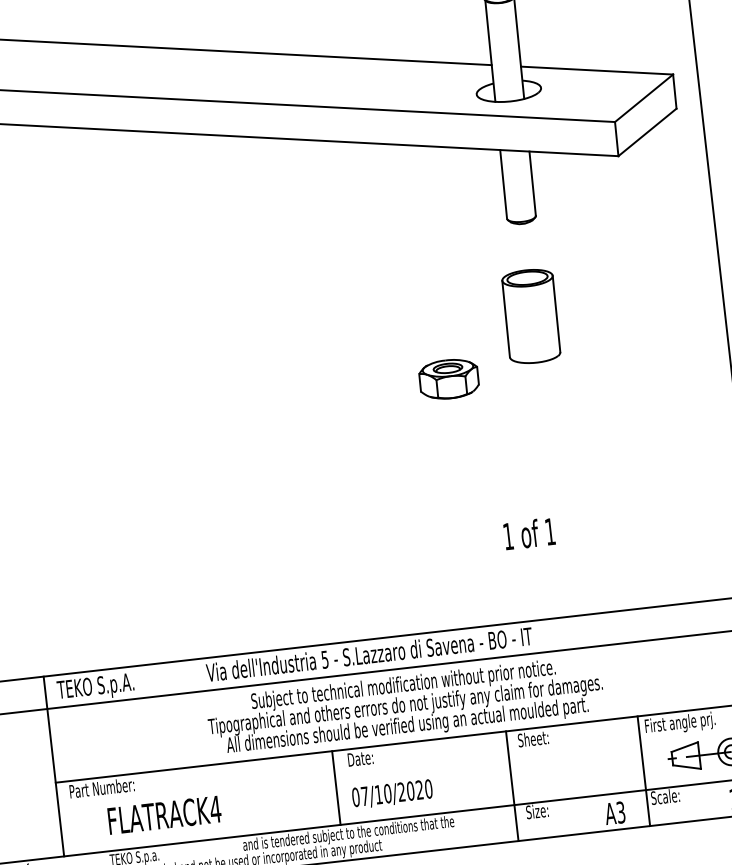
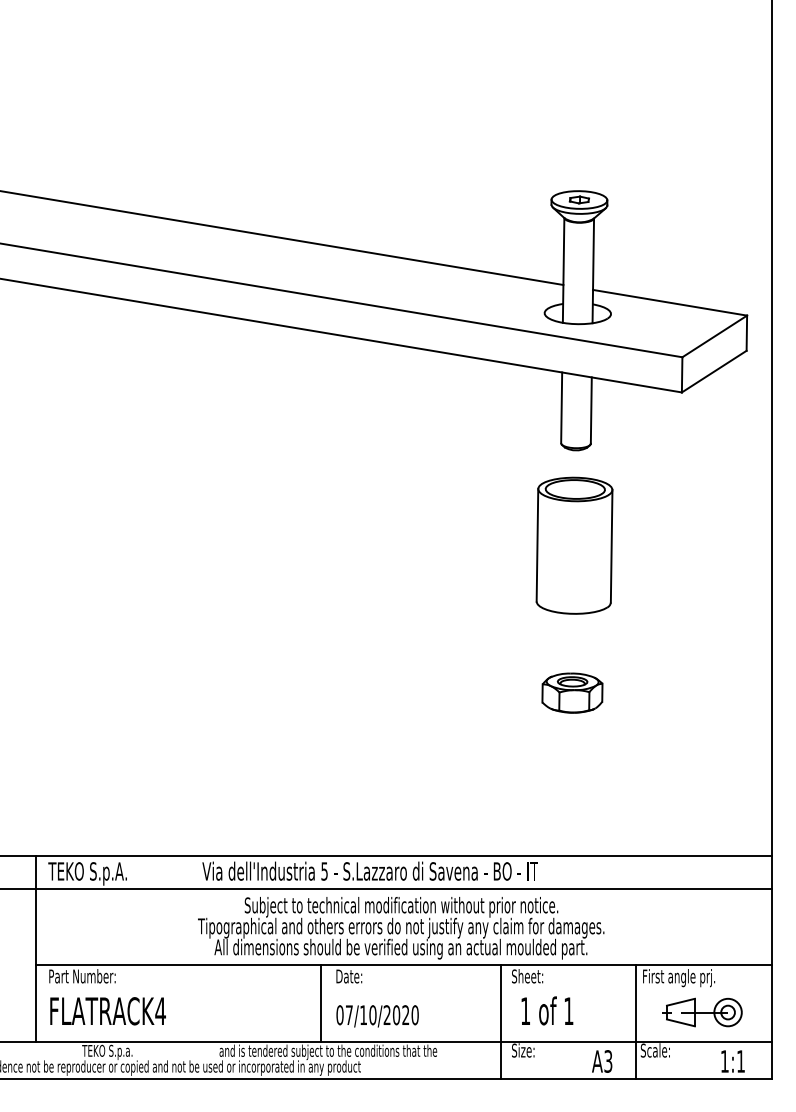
part: (531, 316) -> (574, 545), size x1.43
part: (449, 378) -> (572, 692), moved
text: (529, 533) -> (547, 1010), moved
text: (164, 815) -> (107, 1011), moved

